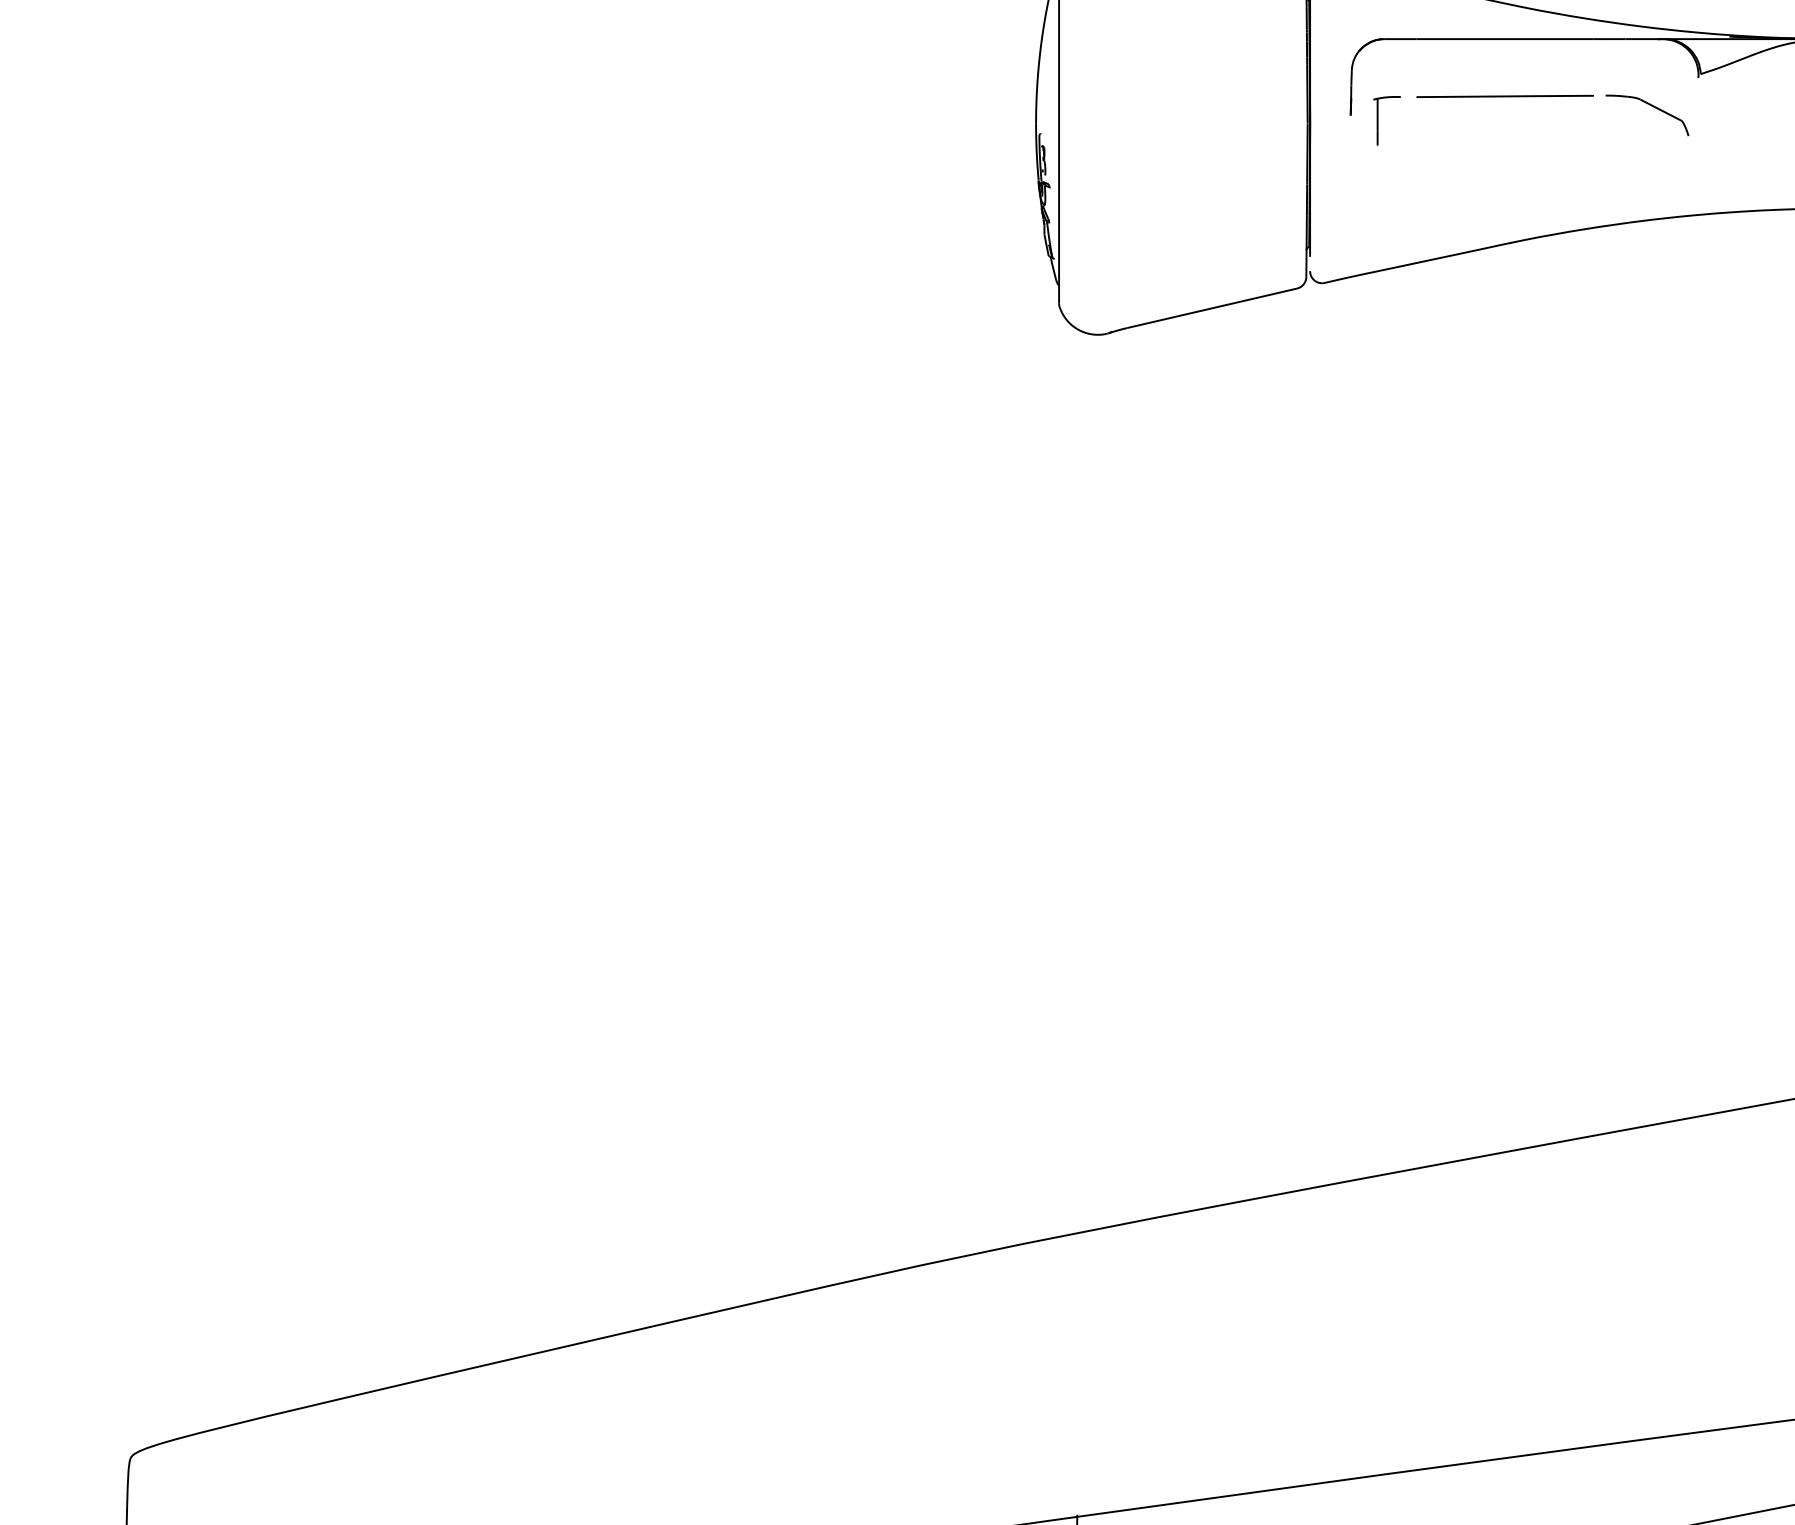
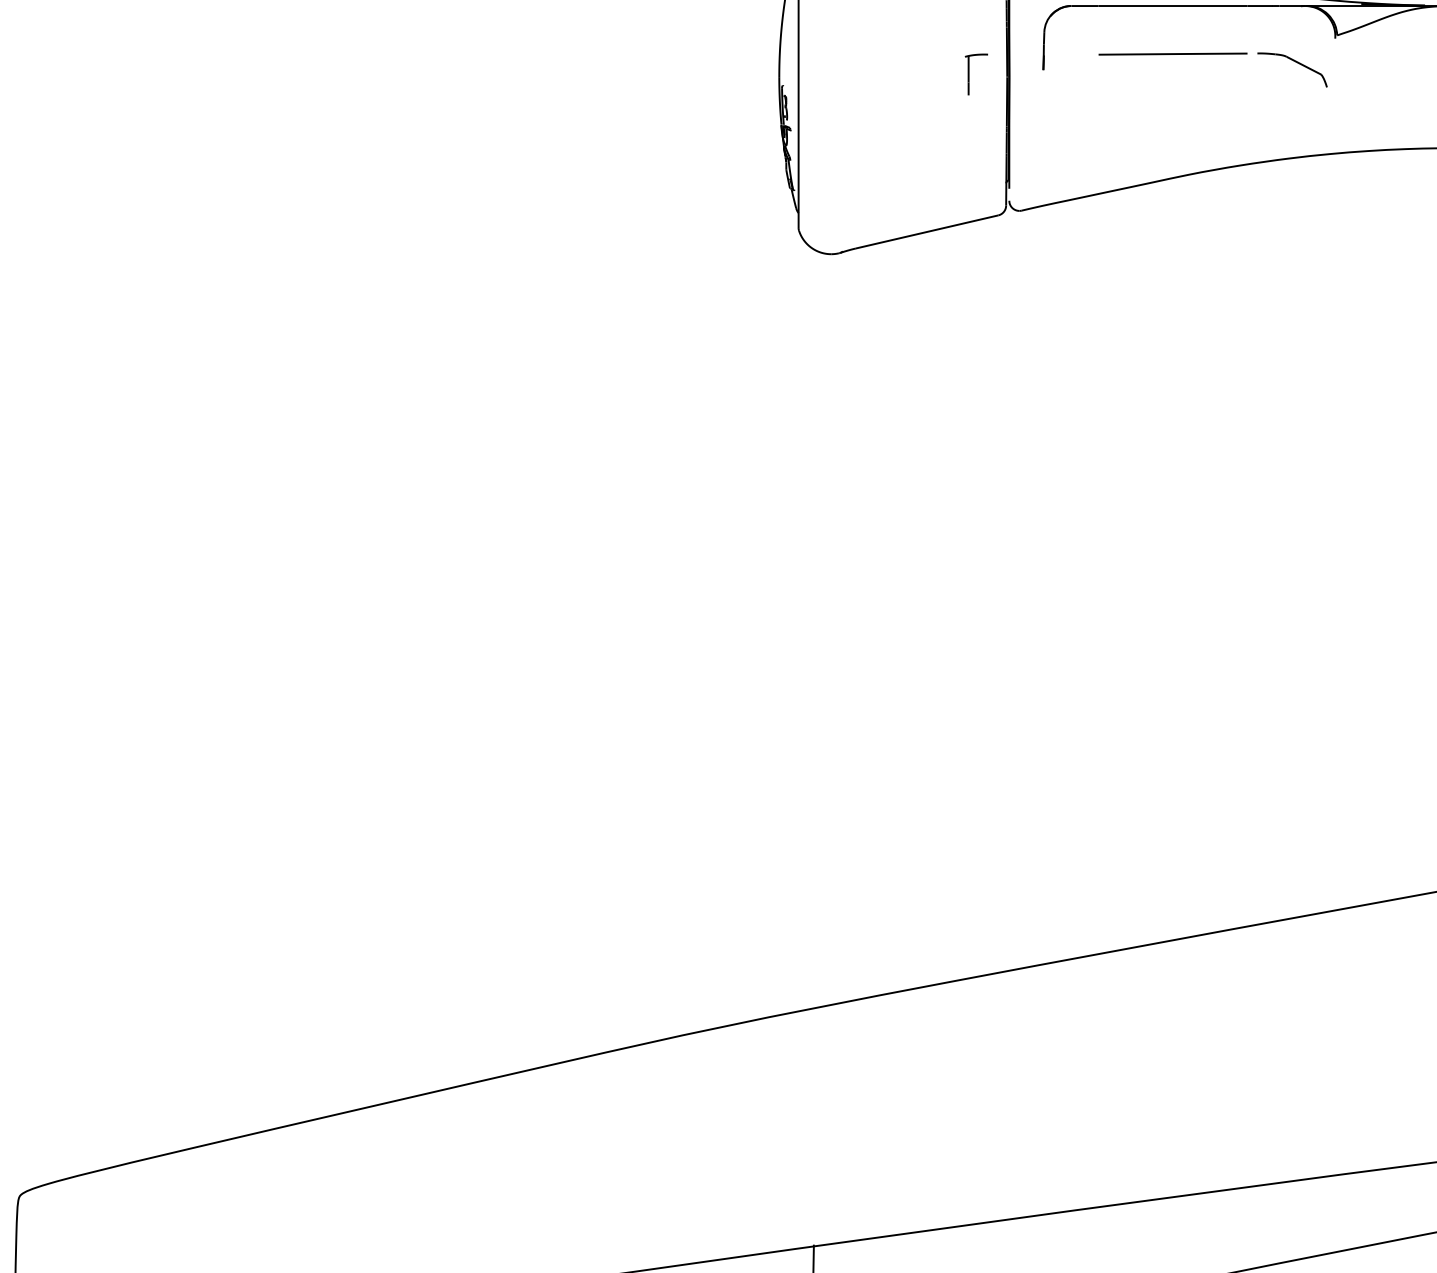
part: (1378, 120) -> (969, 74), moved

